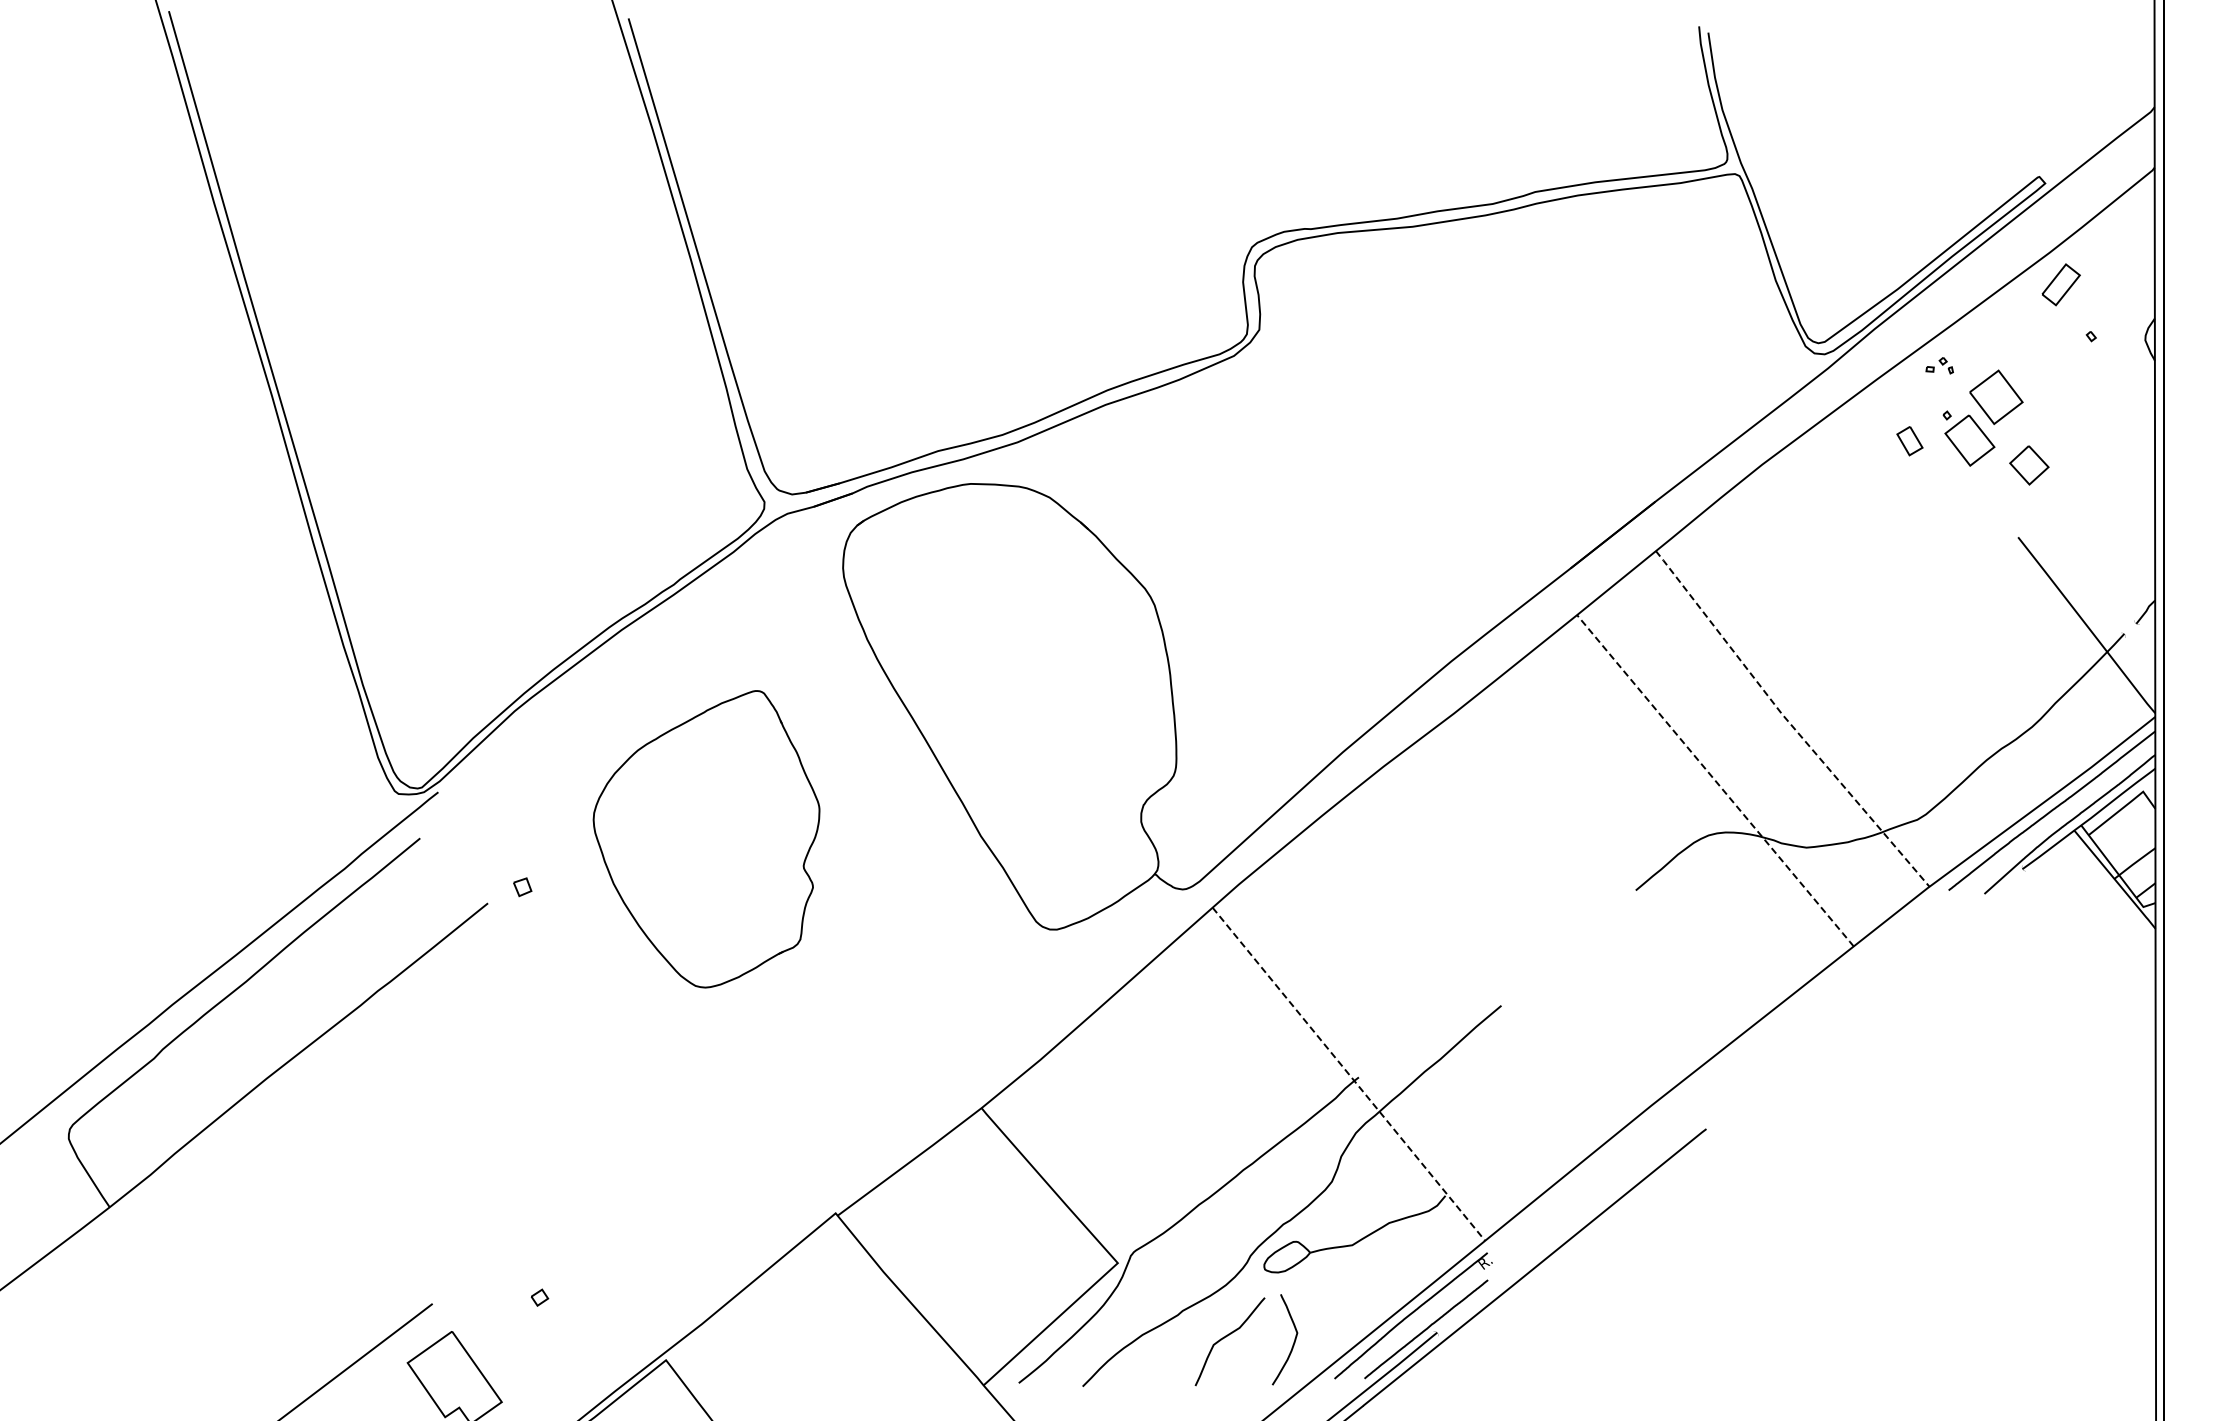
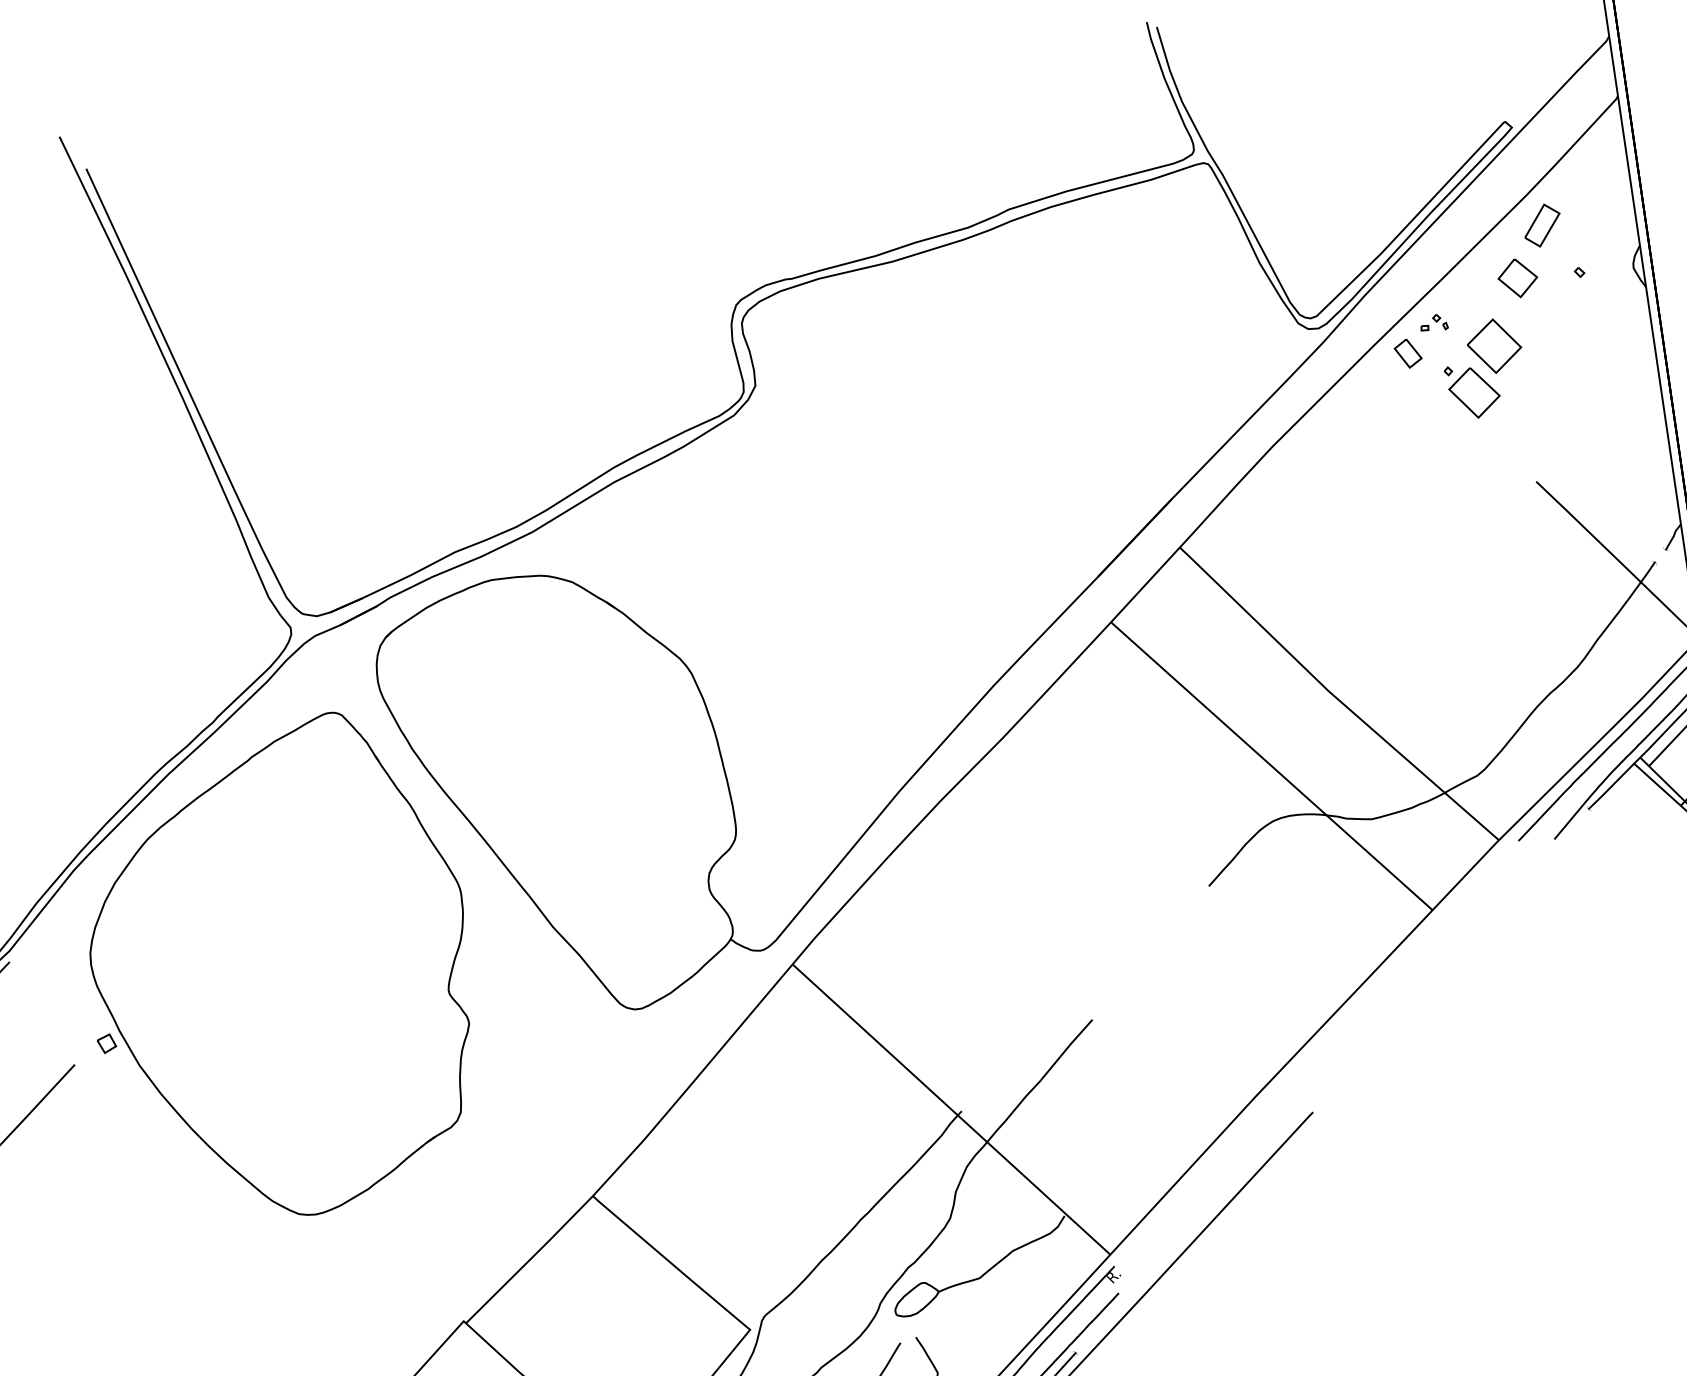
part: (1909, 441) -> (1407, 354), moved
part: (2029, 465) -> (1518, 278), moved
line: (1788, 721) -> (1335, 697), dashed -> solid
line: (1716, 781) -> (1272, 766), dashed -> solid
part: (706, 839) -> (281, 969), size x1.67
line: (1349, 1074) -> (952, 1109), dashed -> solid

